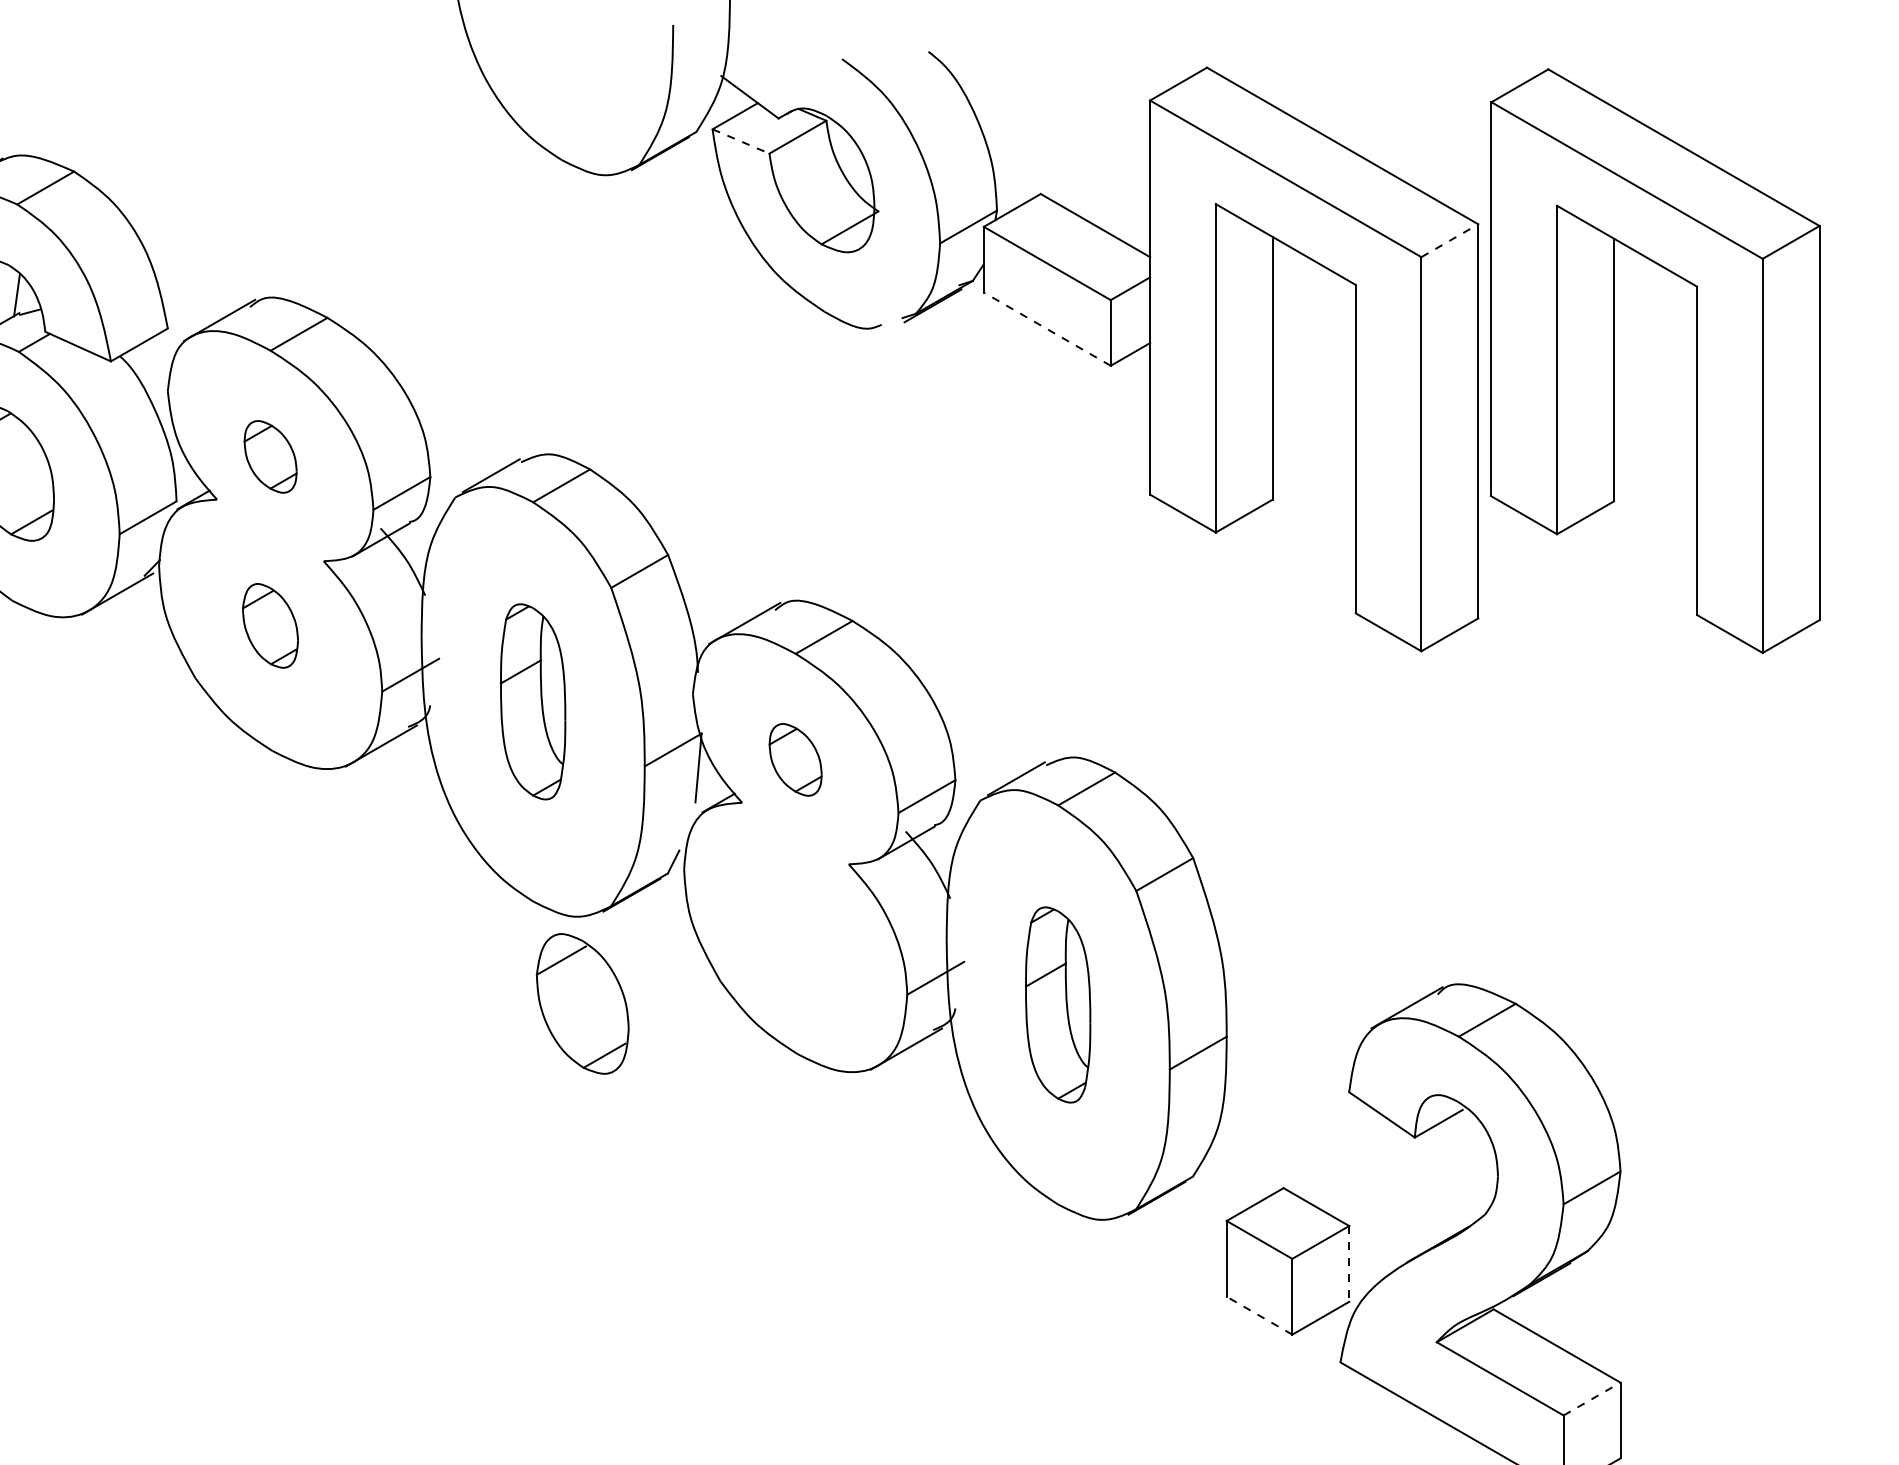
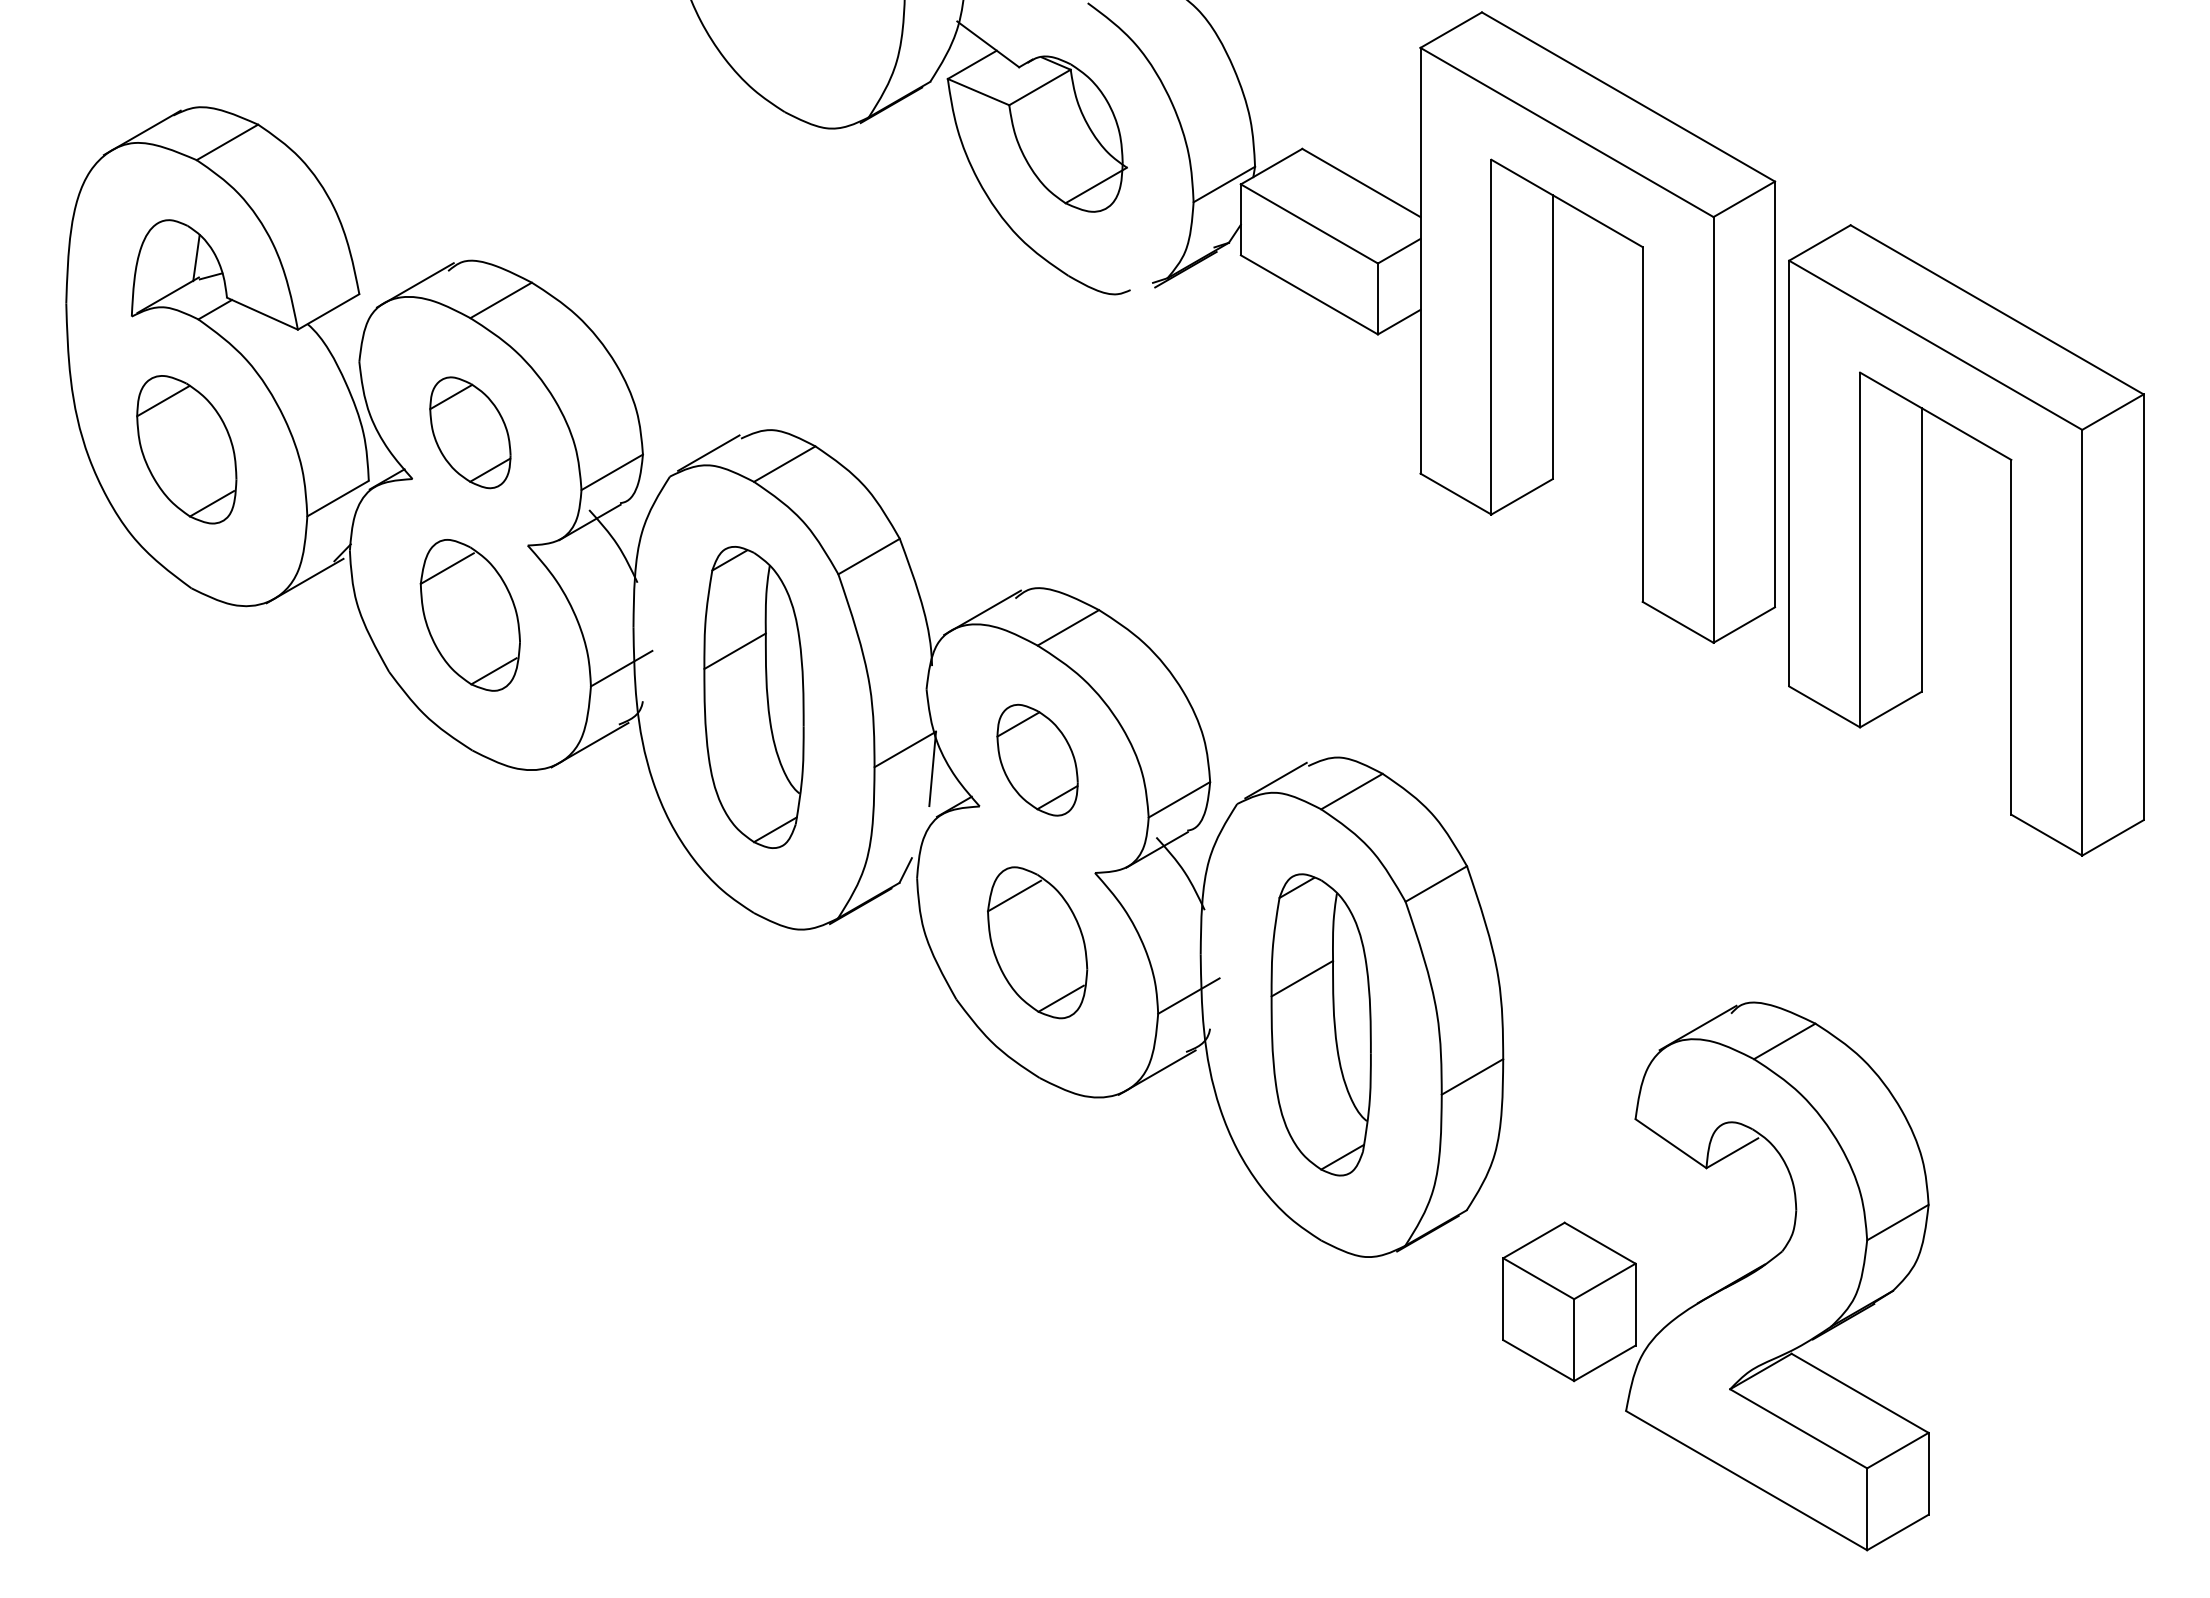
line: (741, 141) -> (979, 92), dashed -> solid
line: (1450, 240) -> (1744, 199), dashed -> solid
line: (1047, 328) -> (1309, 294), dashed -> solid
part: (1614, 361) -> (1922, 540), moved
part: (270, 456) -> (470, 432), size x1.43
part: (269, 625) -> (469, 615), size x1.67
part: (532, 701) -> (753, 697), size x1.43
part: (795, 759) -> (1037, 759), size x1.43
part: (582, 1003) -> (1037, 942), moved
part: (1057, 1004) -> (1320, 1024), size x1.43
line: (1349, 1263) -> (1635, 1304), dashed -> solid
line: (1259, 1315) -> (1538, 1360), dashed -> solid
line: (1592, 1398) -> (1898, 1450), dashed -> solid

